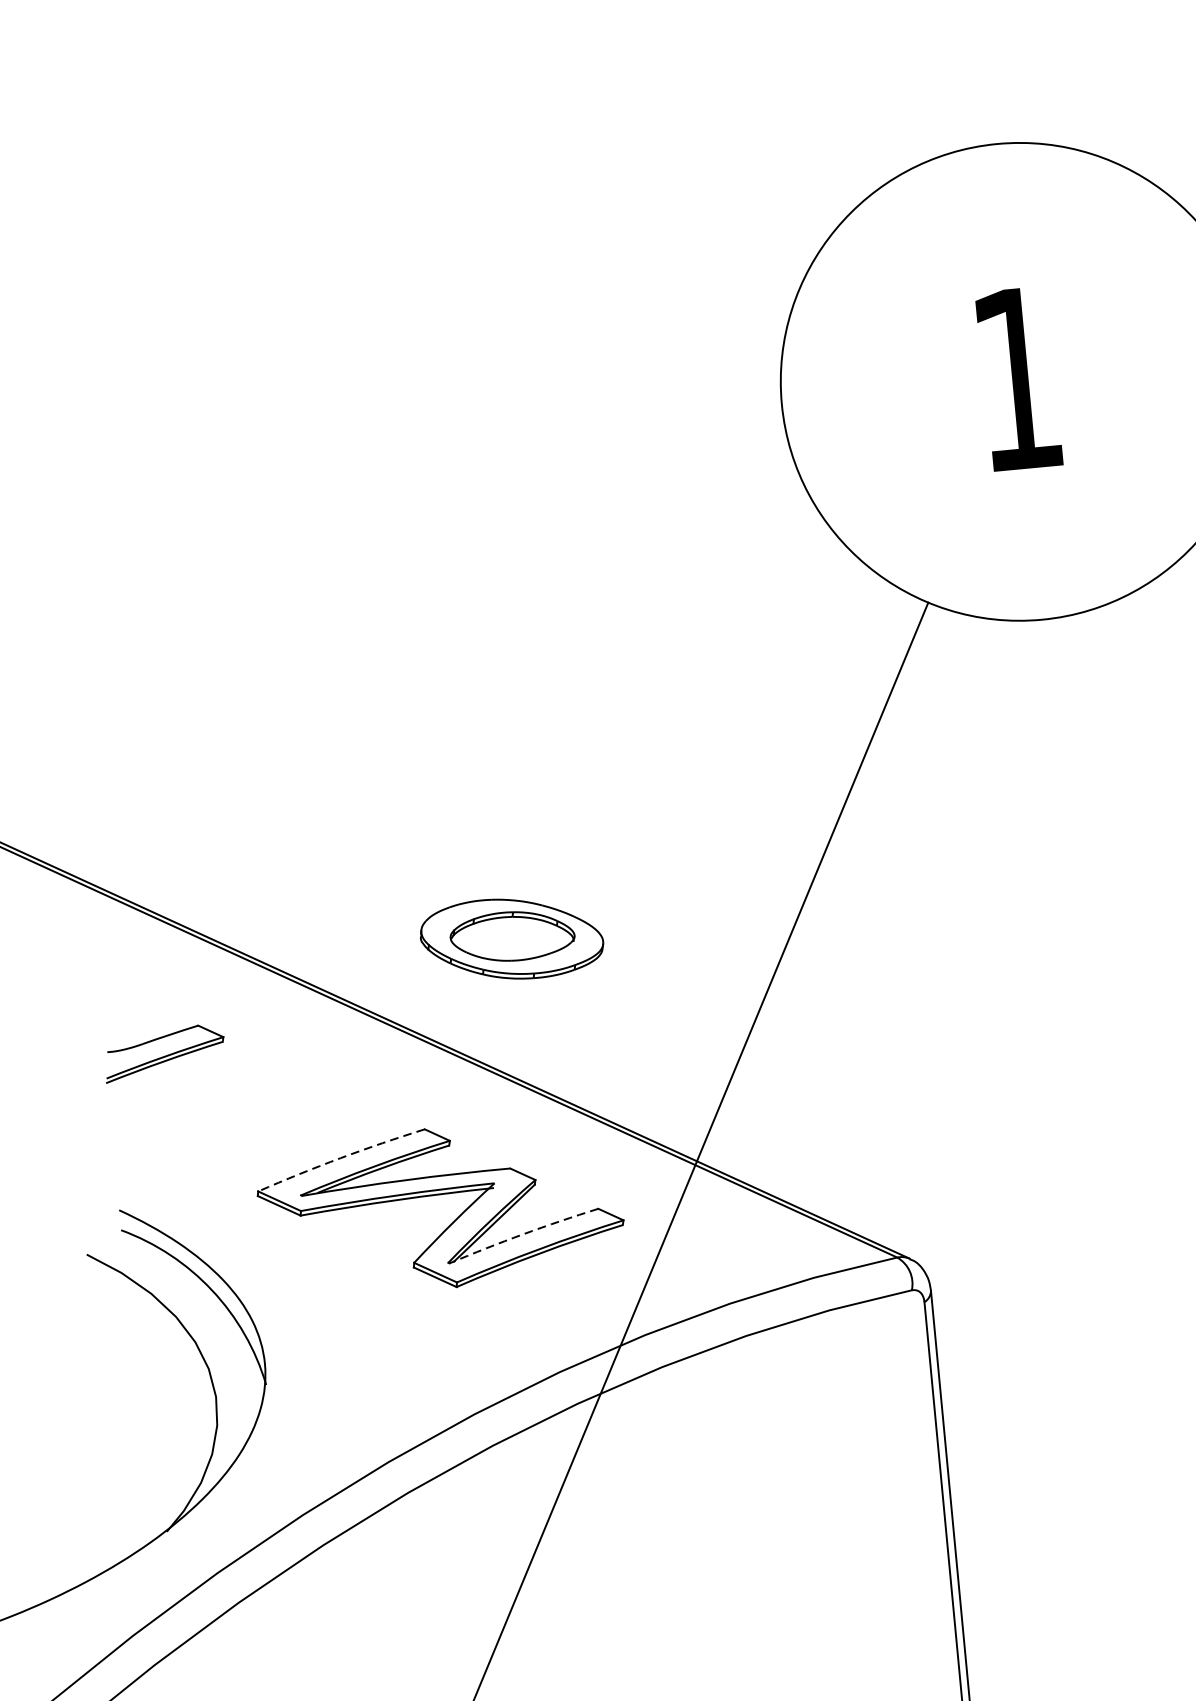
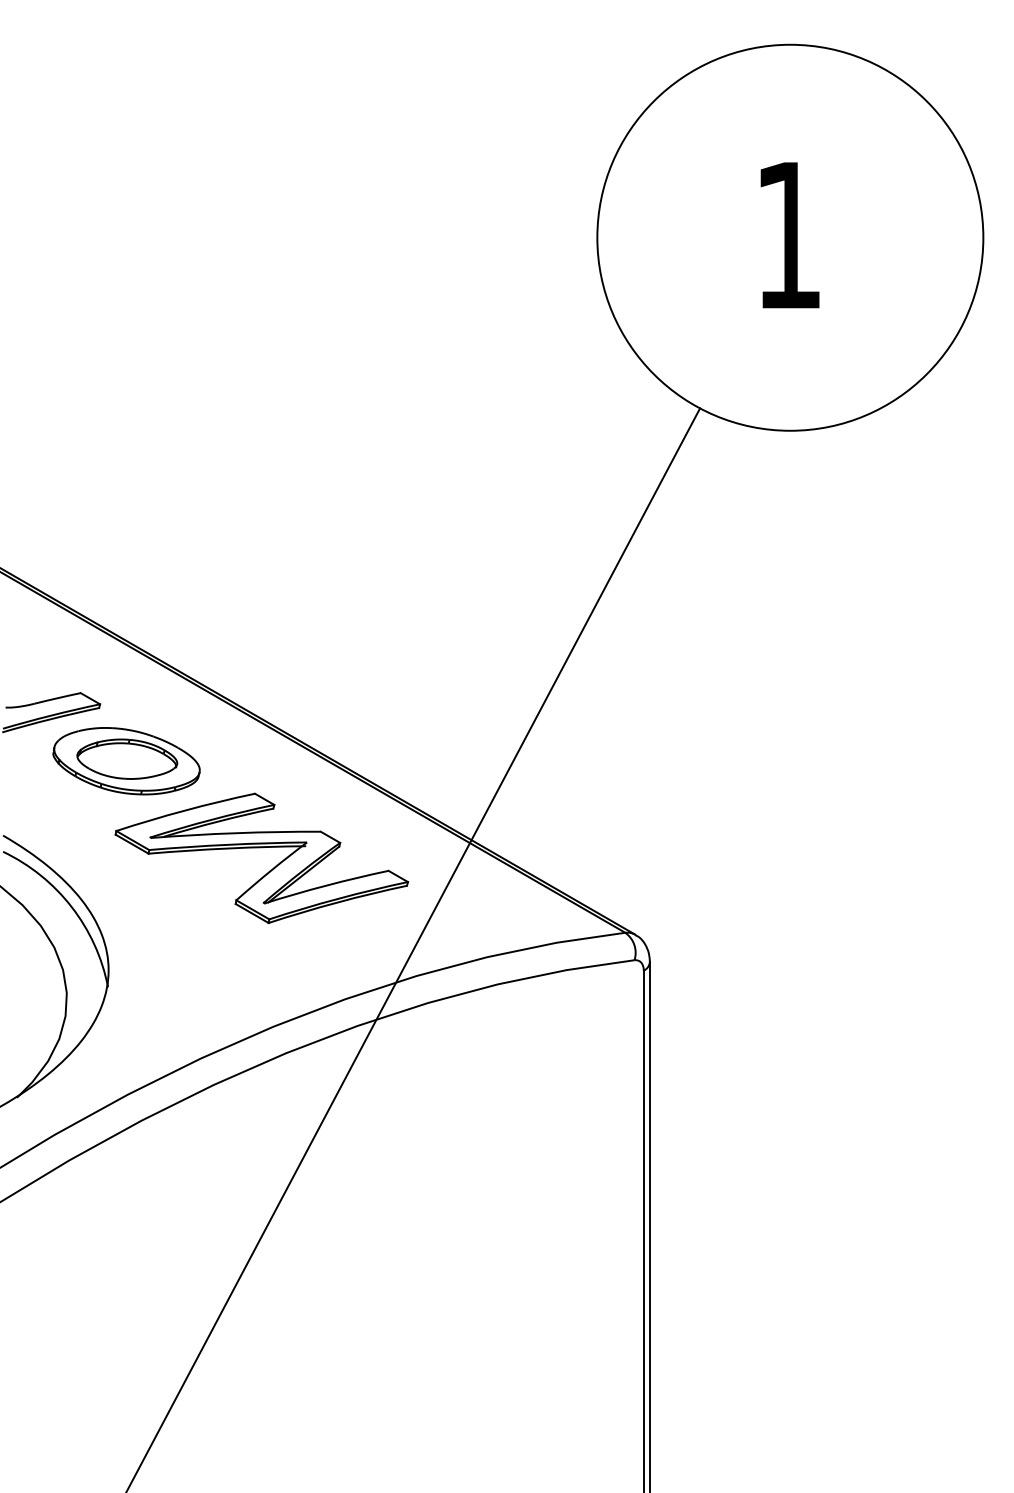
part: (511, 939) -> (126, 761), moved
arc: (341, 1158) -> (185, 810), dashed -> solid
arc: (523, 1234) -> (326, 885), dashed -> solid

